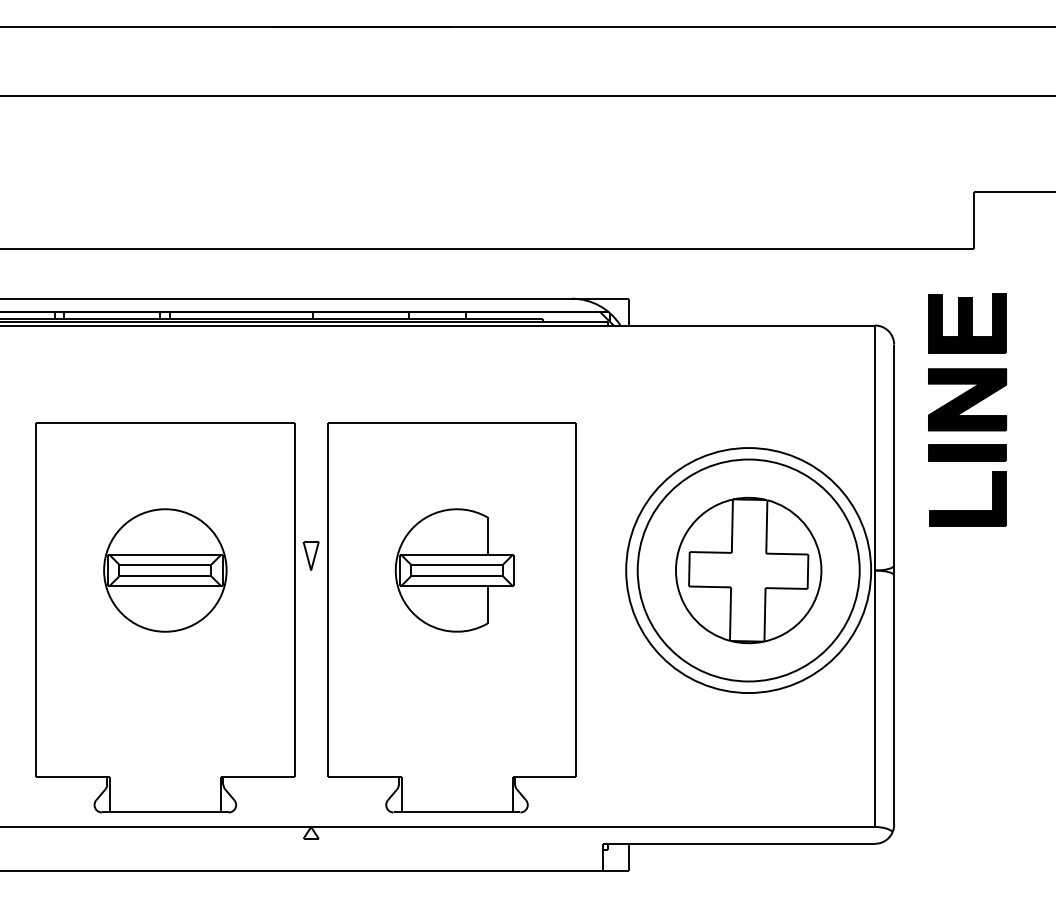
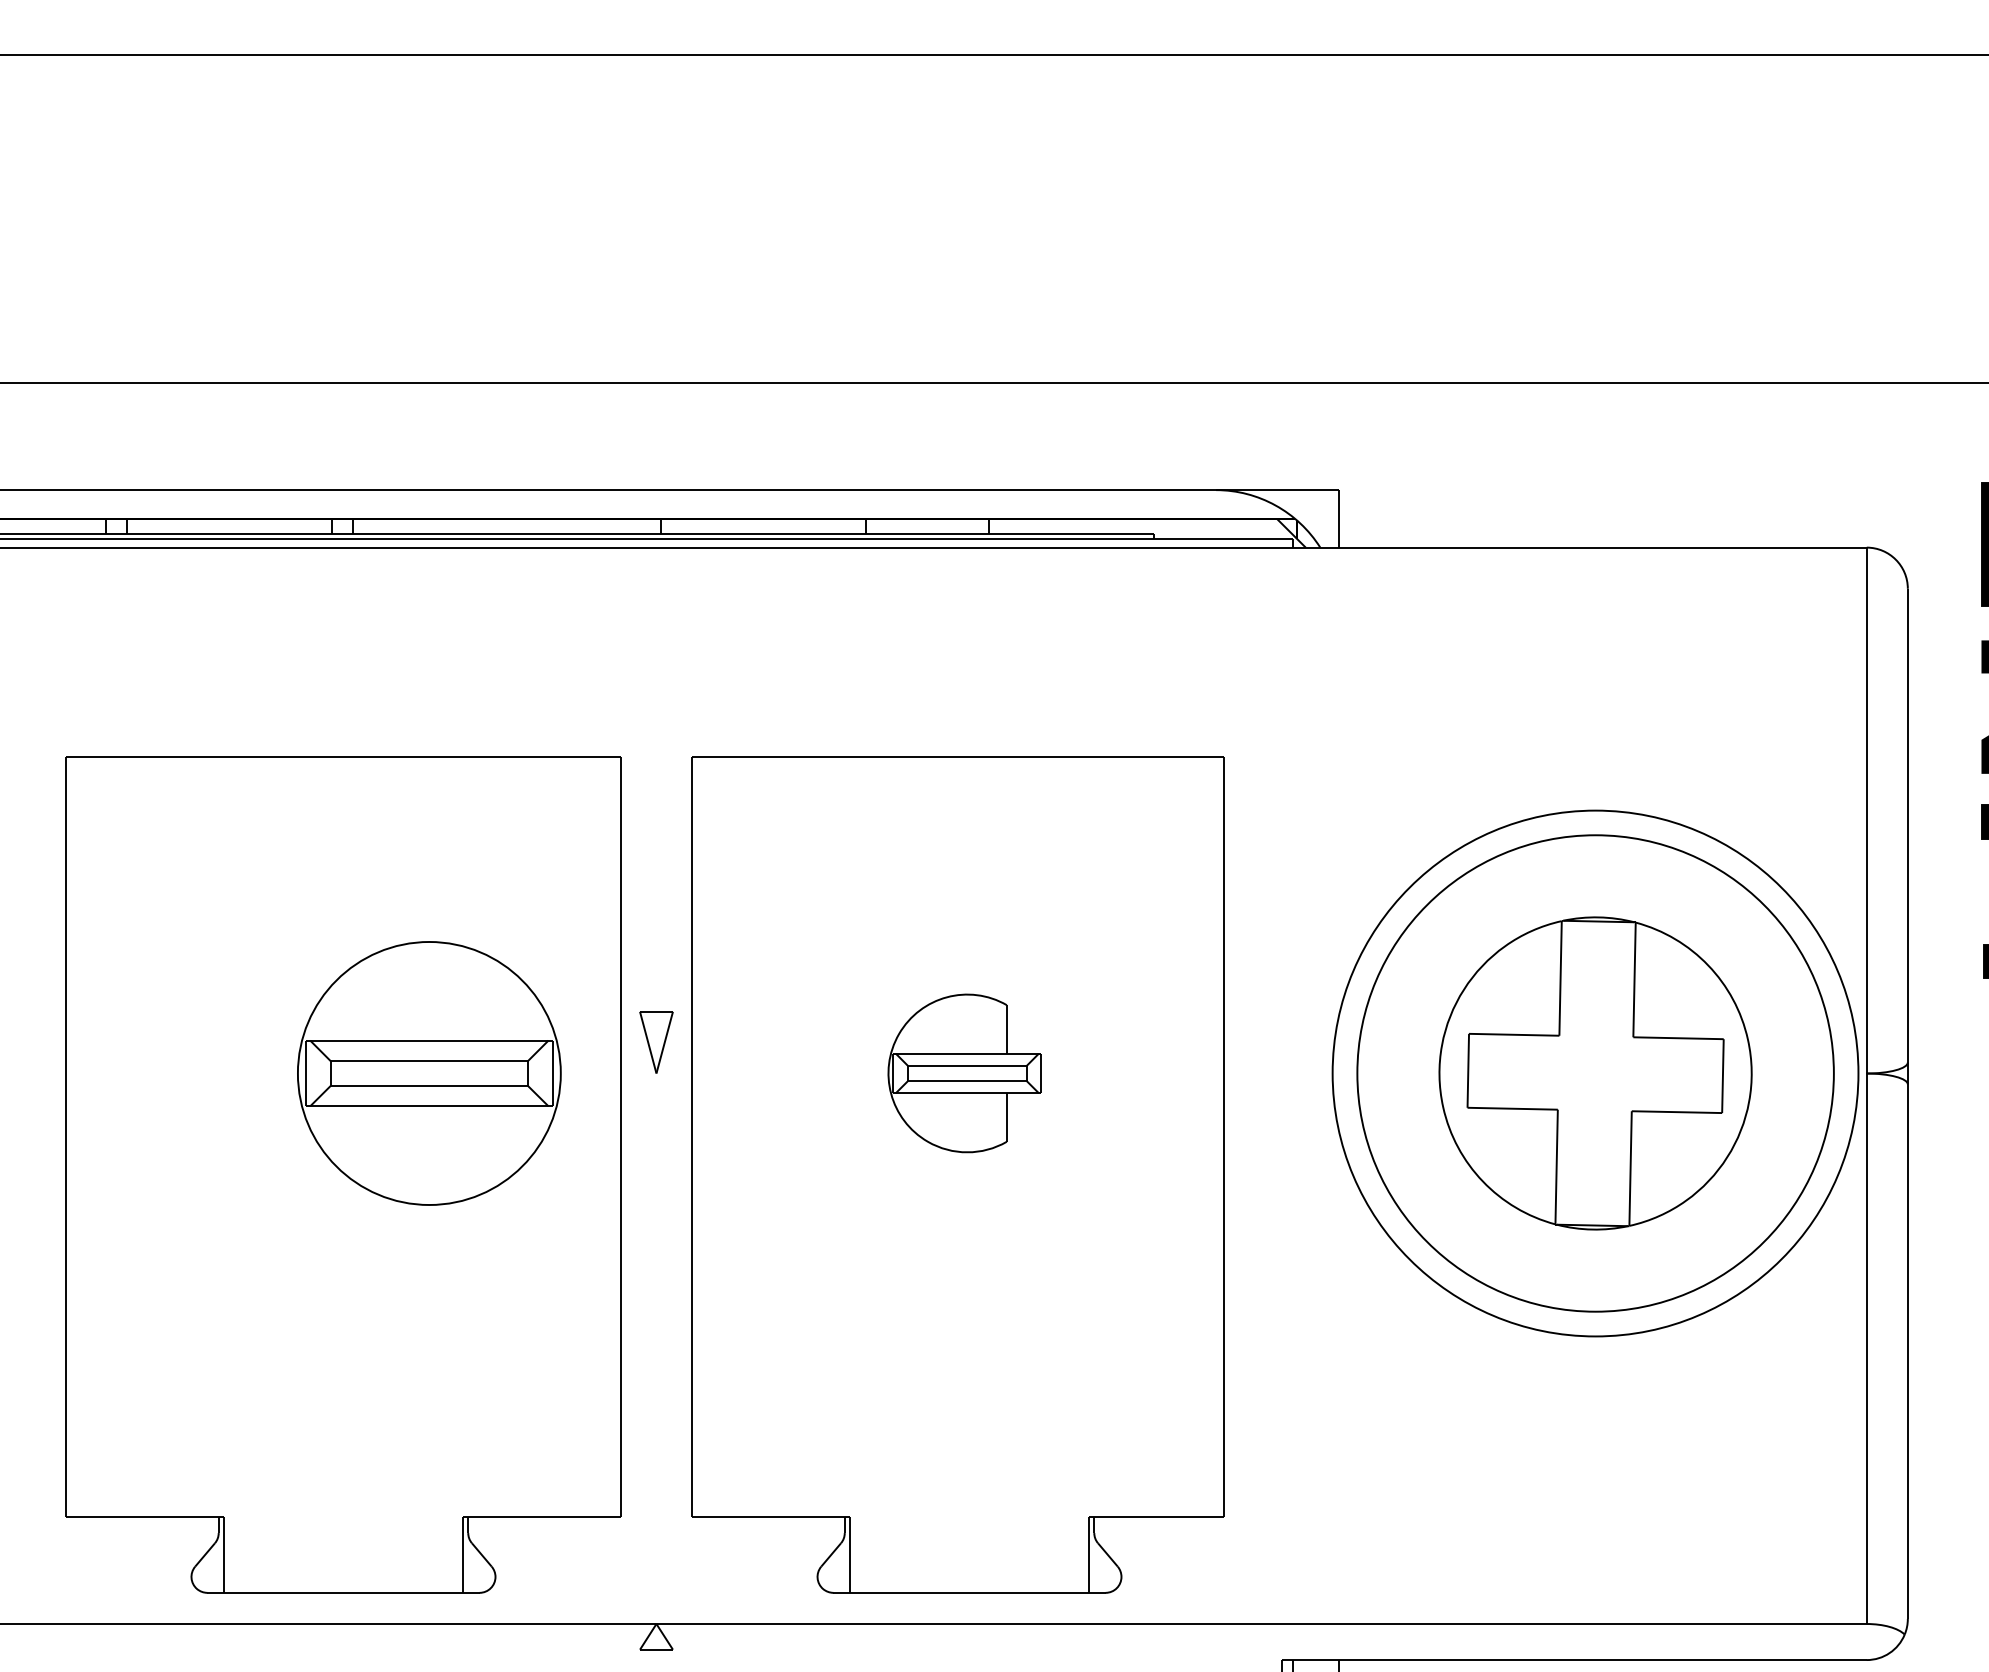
part: (165, 570) -> (429, 1073), moved
part: (454, 570) -> (964, 1073), size x0.6

